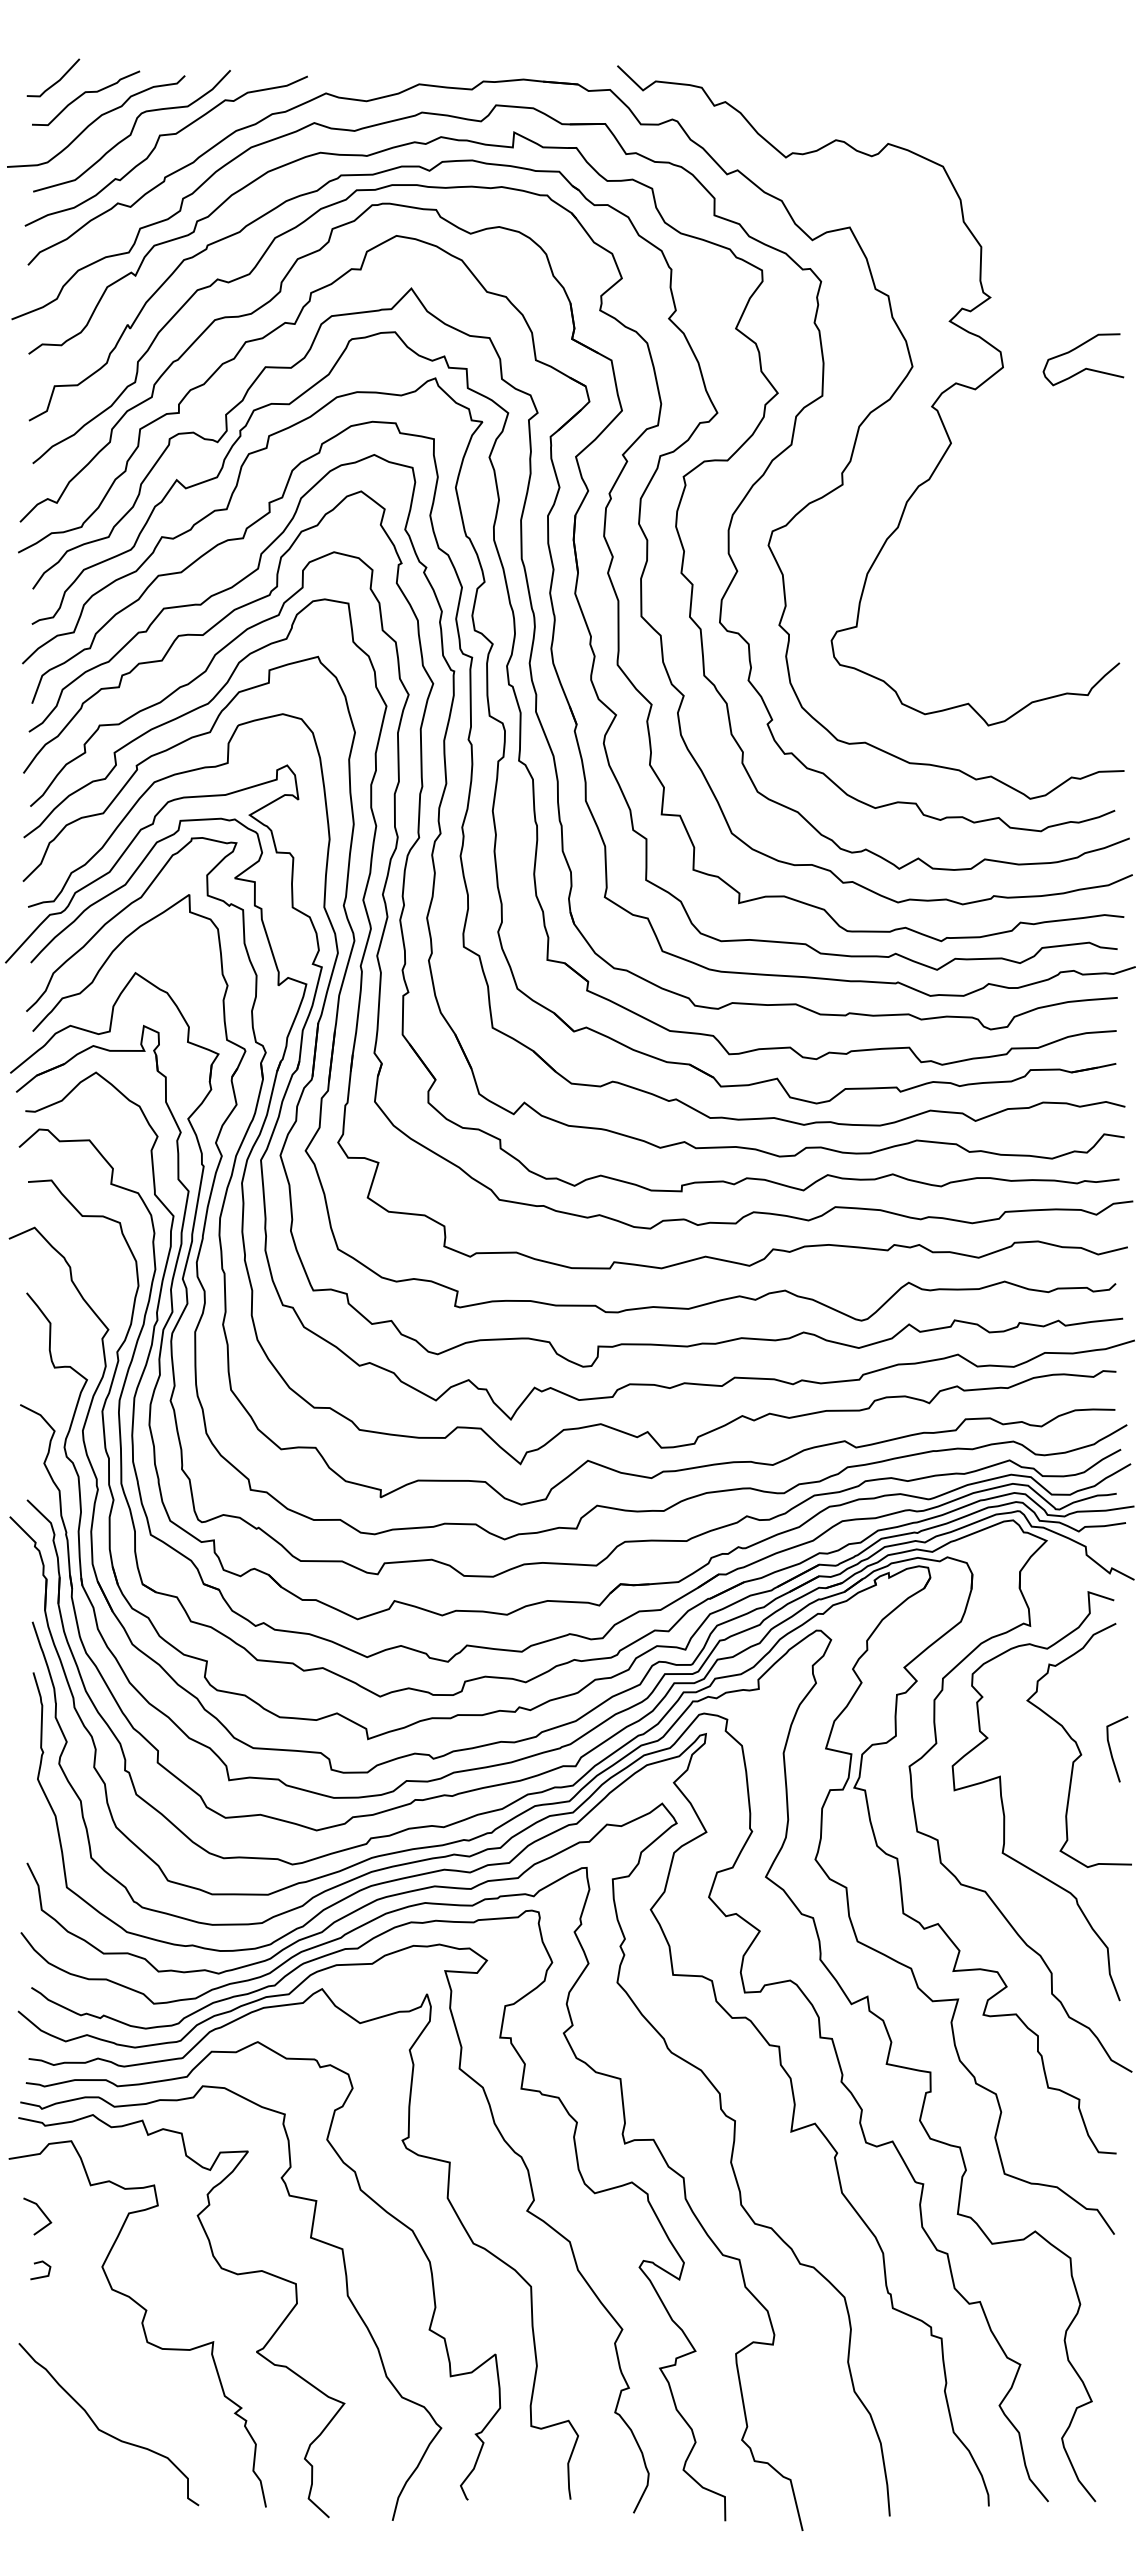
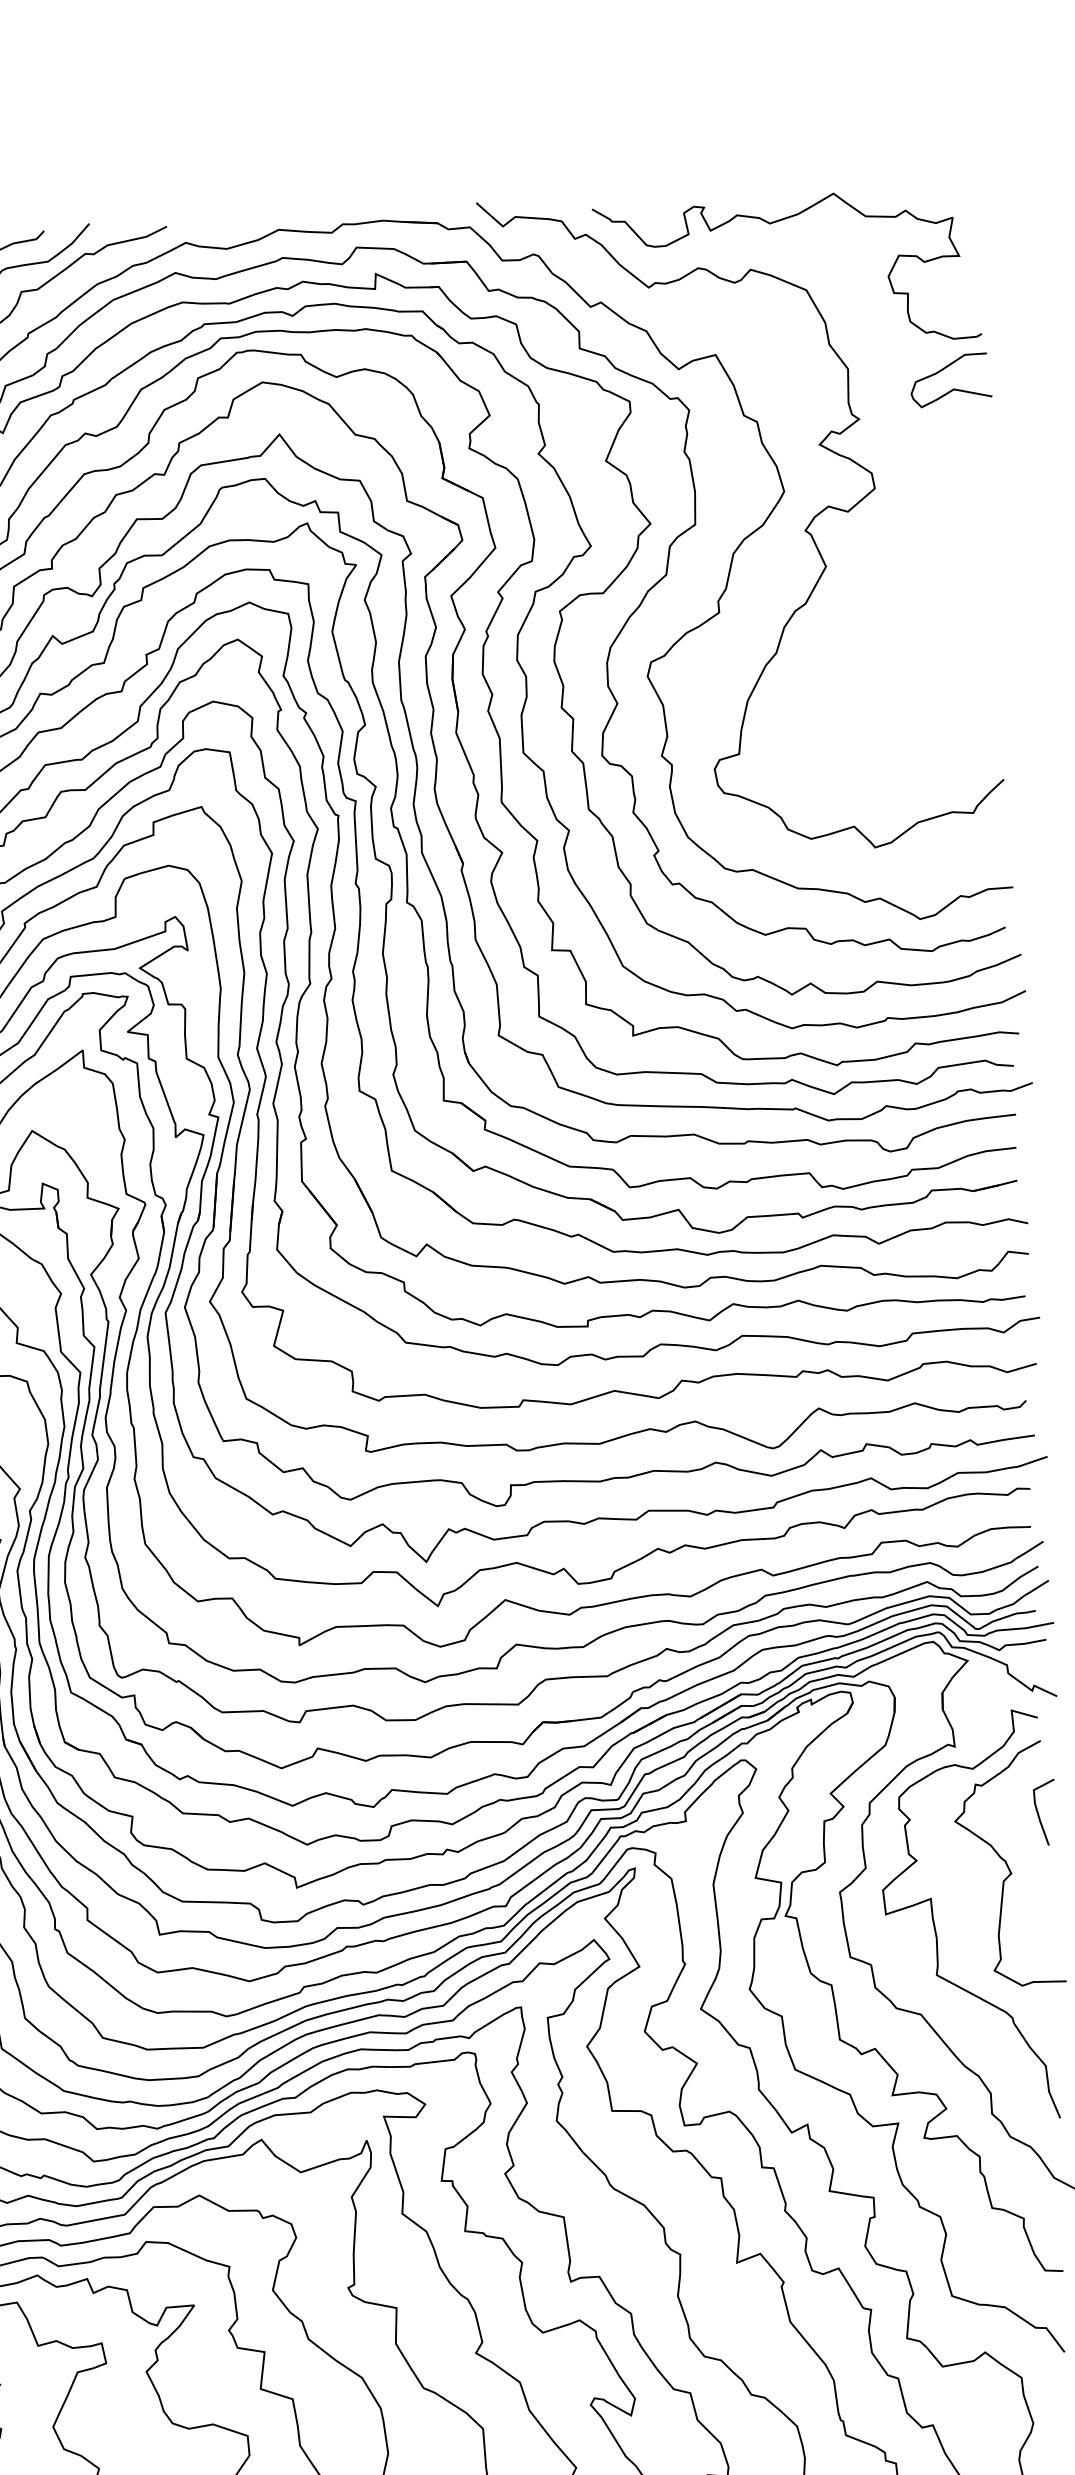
curve: (914, 98) -> (774, 223), added
curve: (1086, 367) -> (954, 388), moved
line: (1111, 1749) -> (1039, 1812), moved

